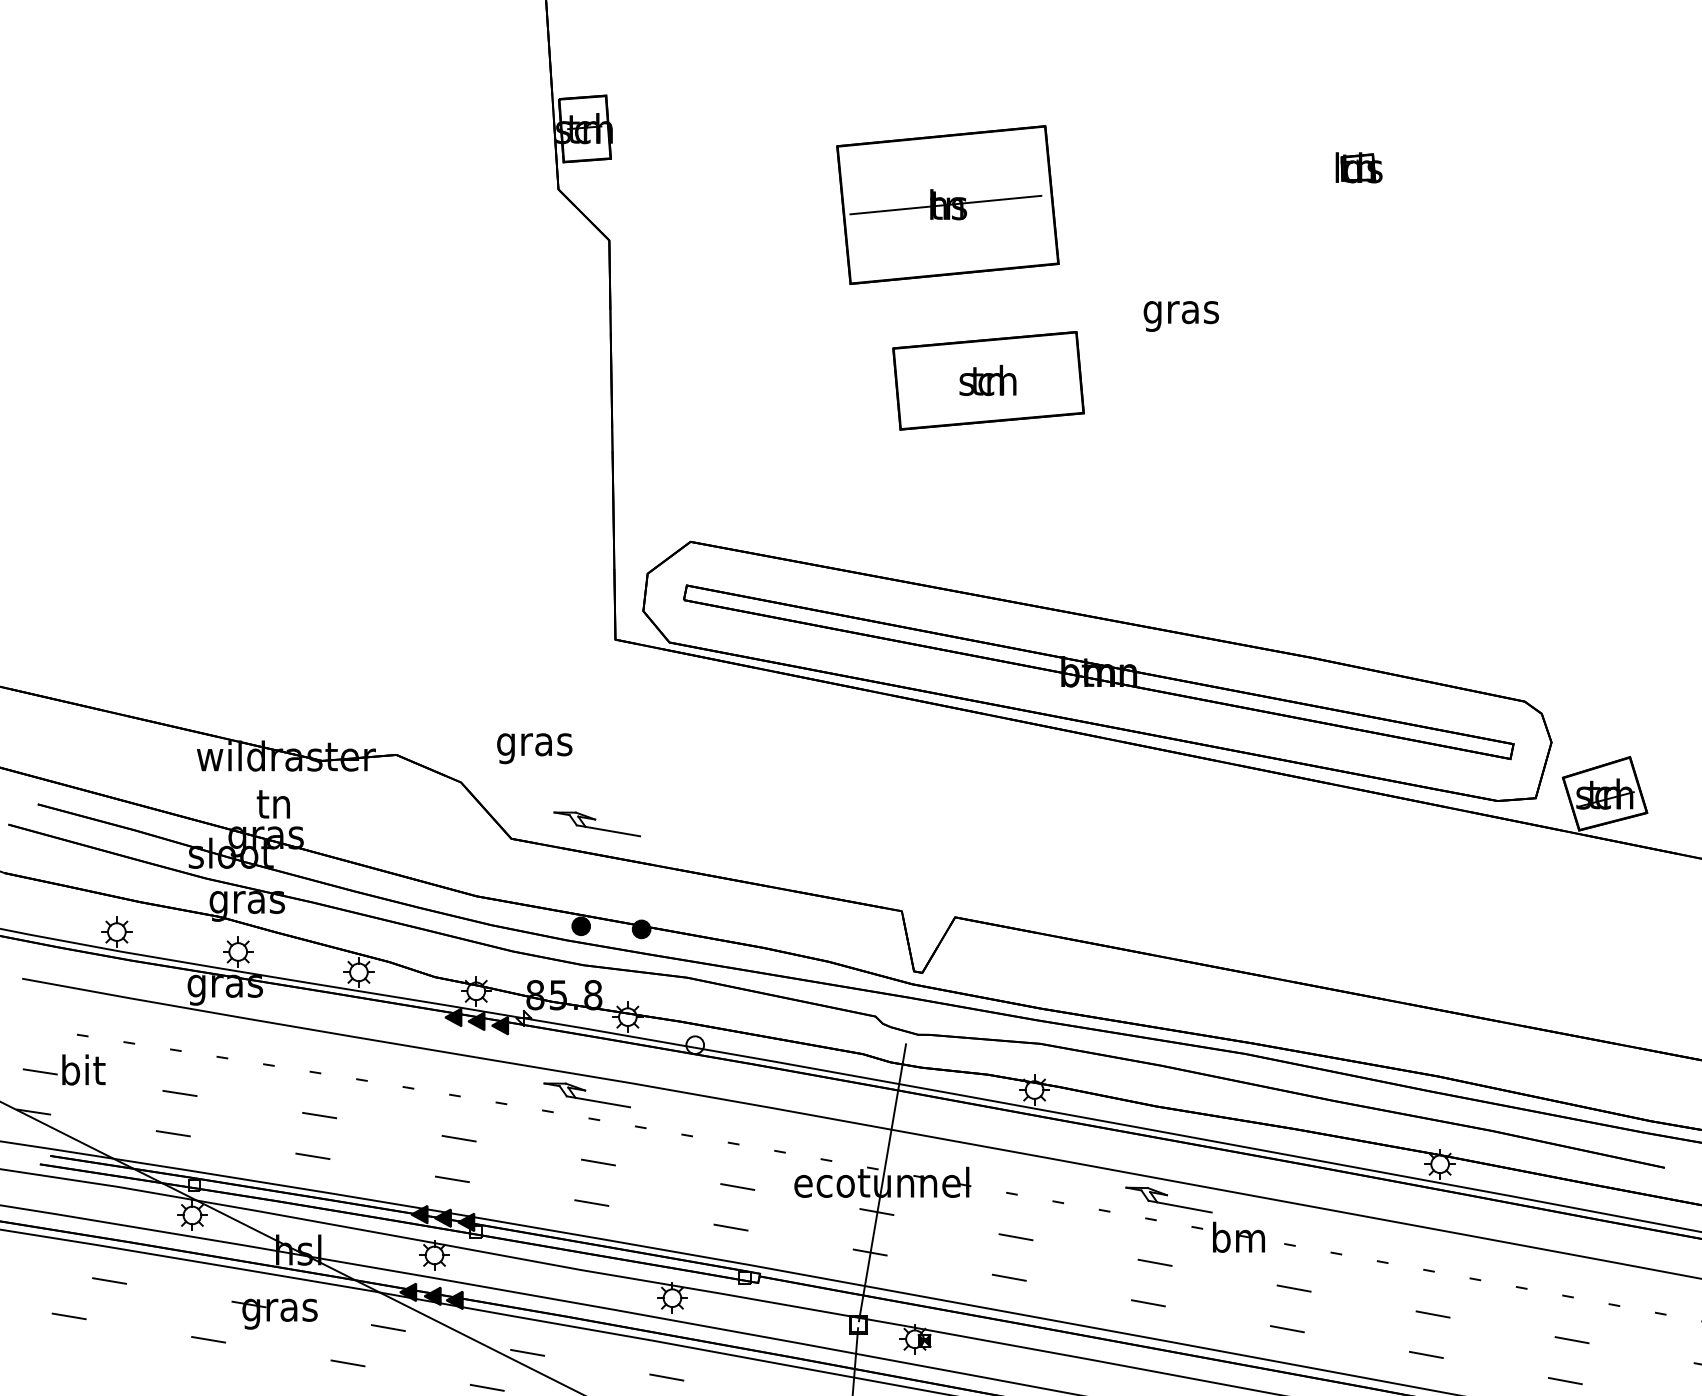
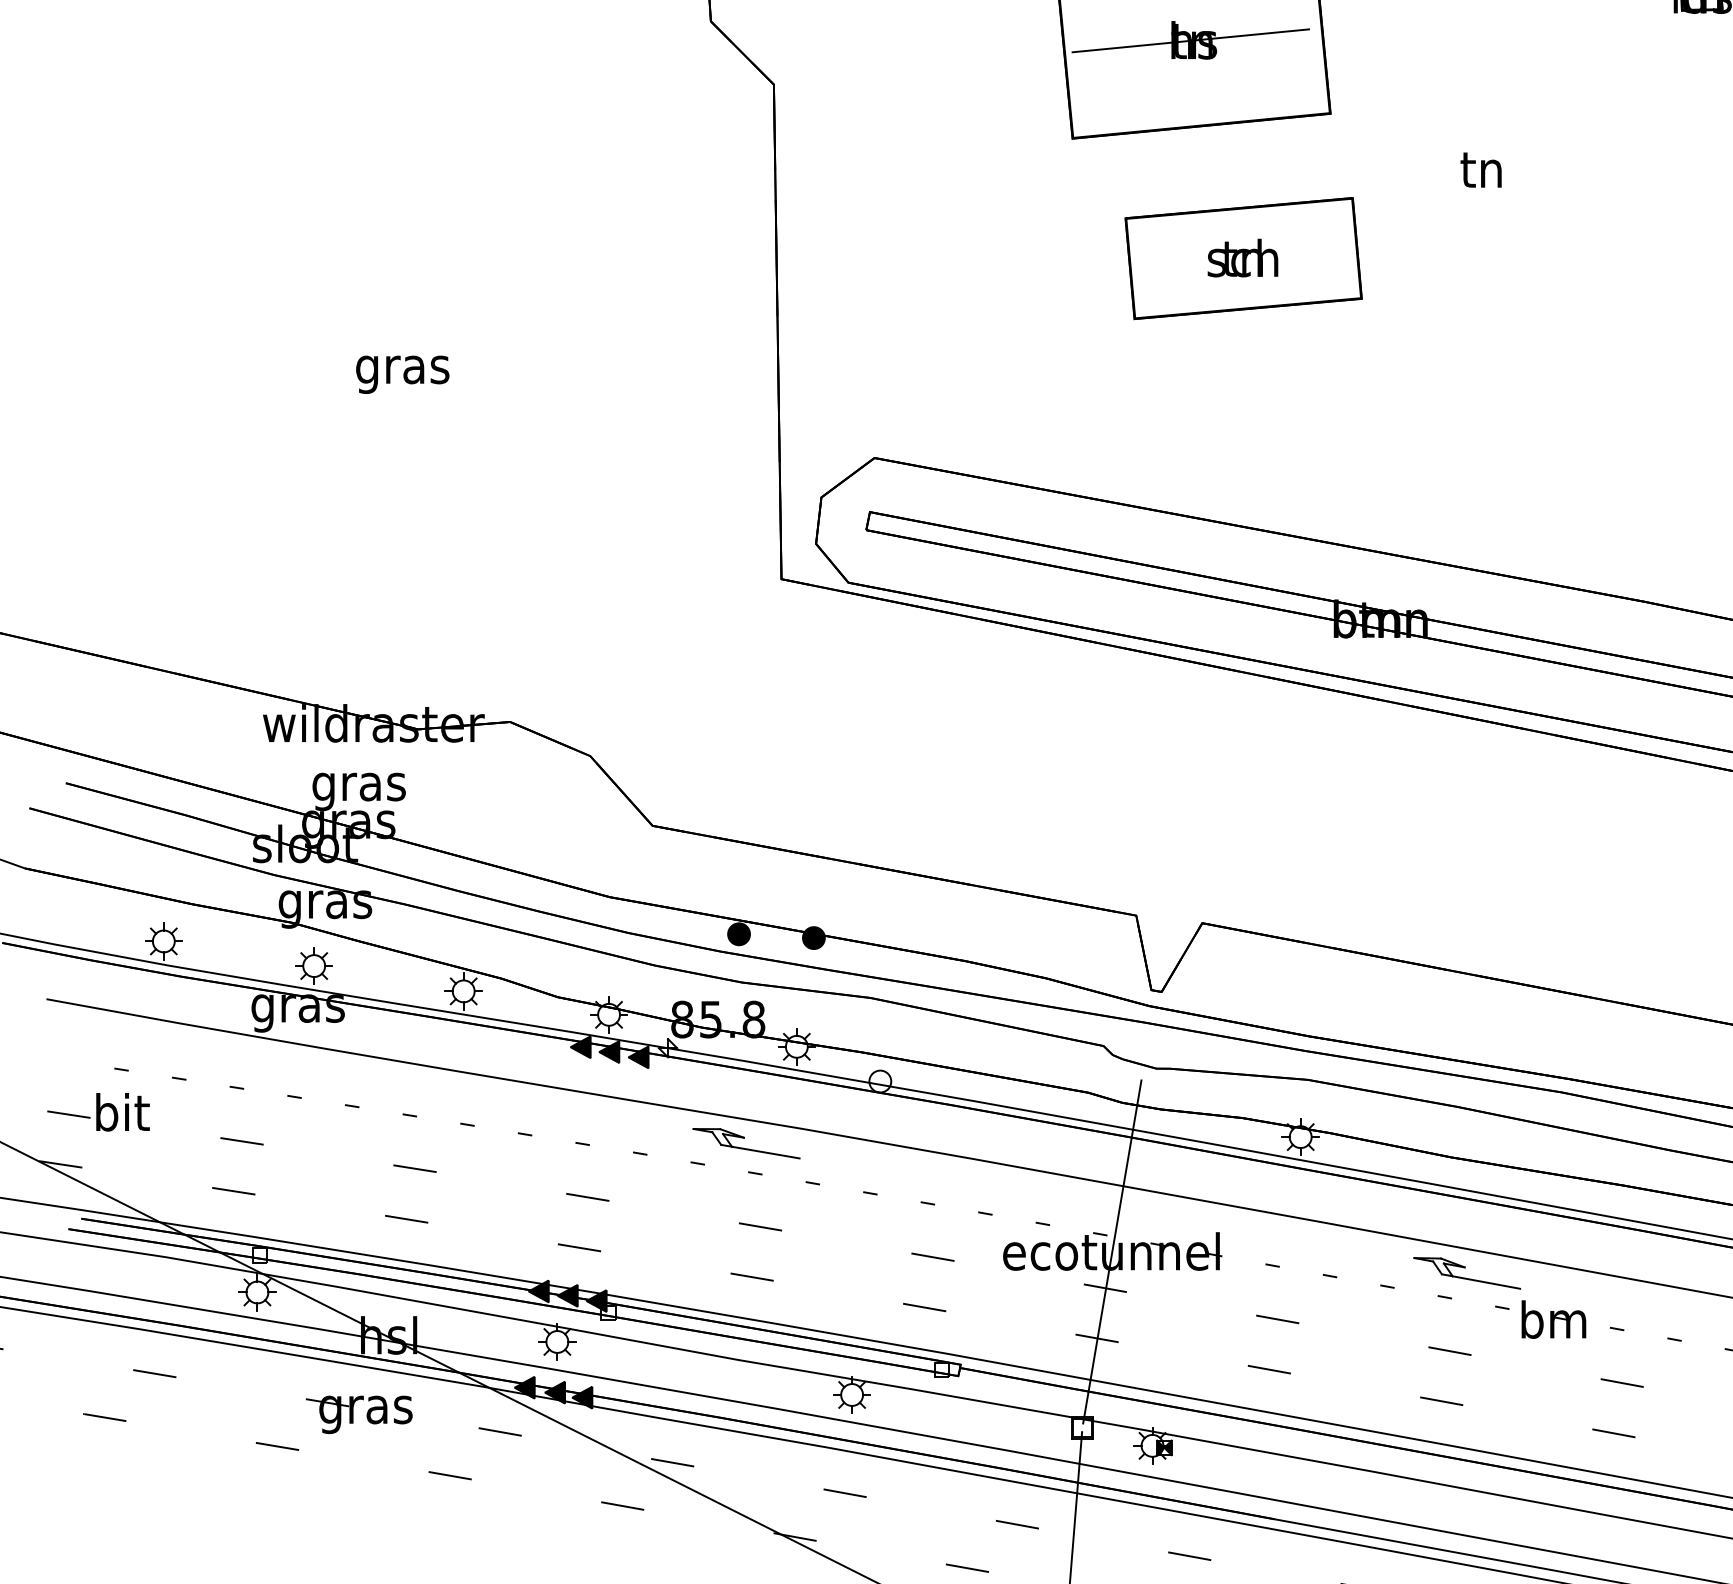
text: (1180, 313) -> (1481, 175), gras -> tn
text: (534, 748) -> (402, 374), moved
text: (274, 808) -> (359, 788), tn -> gras
part: (596, 824) -> (758, 808), removed

